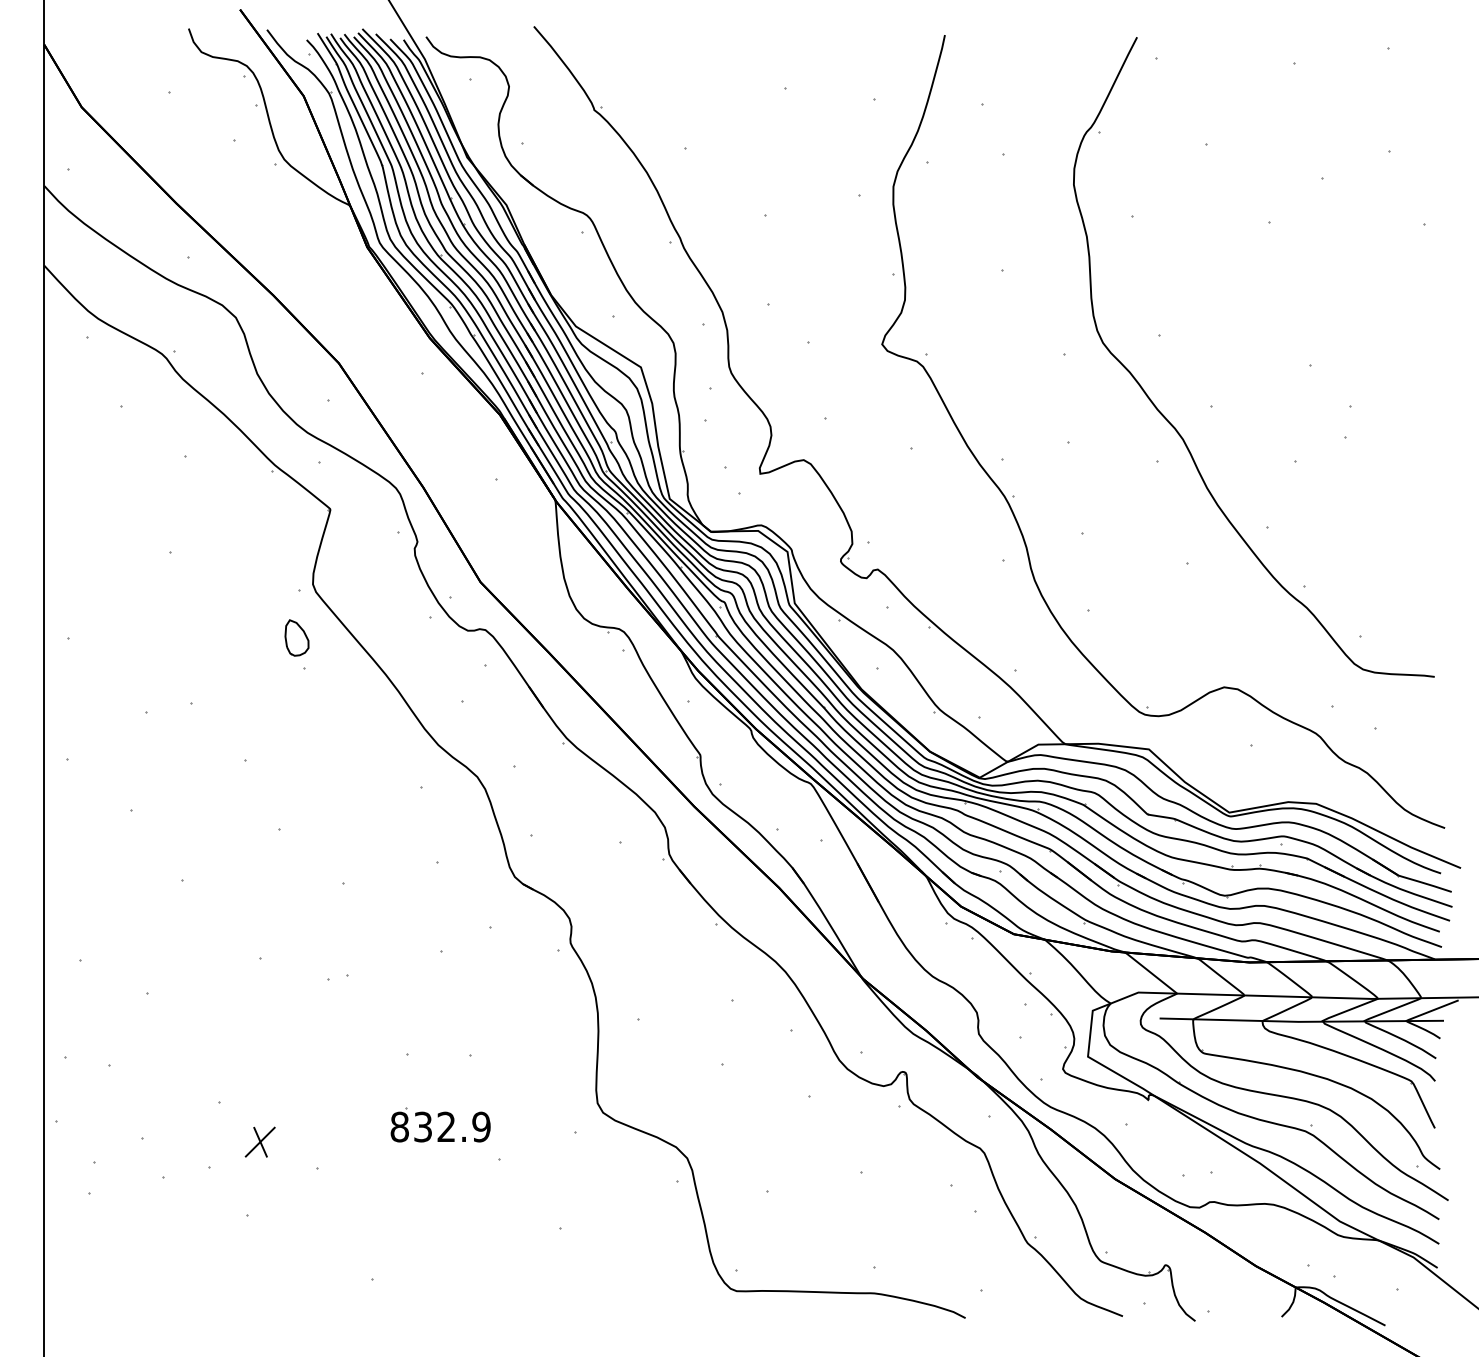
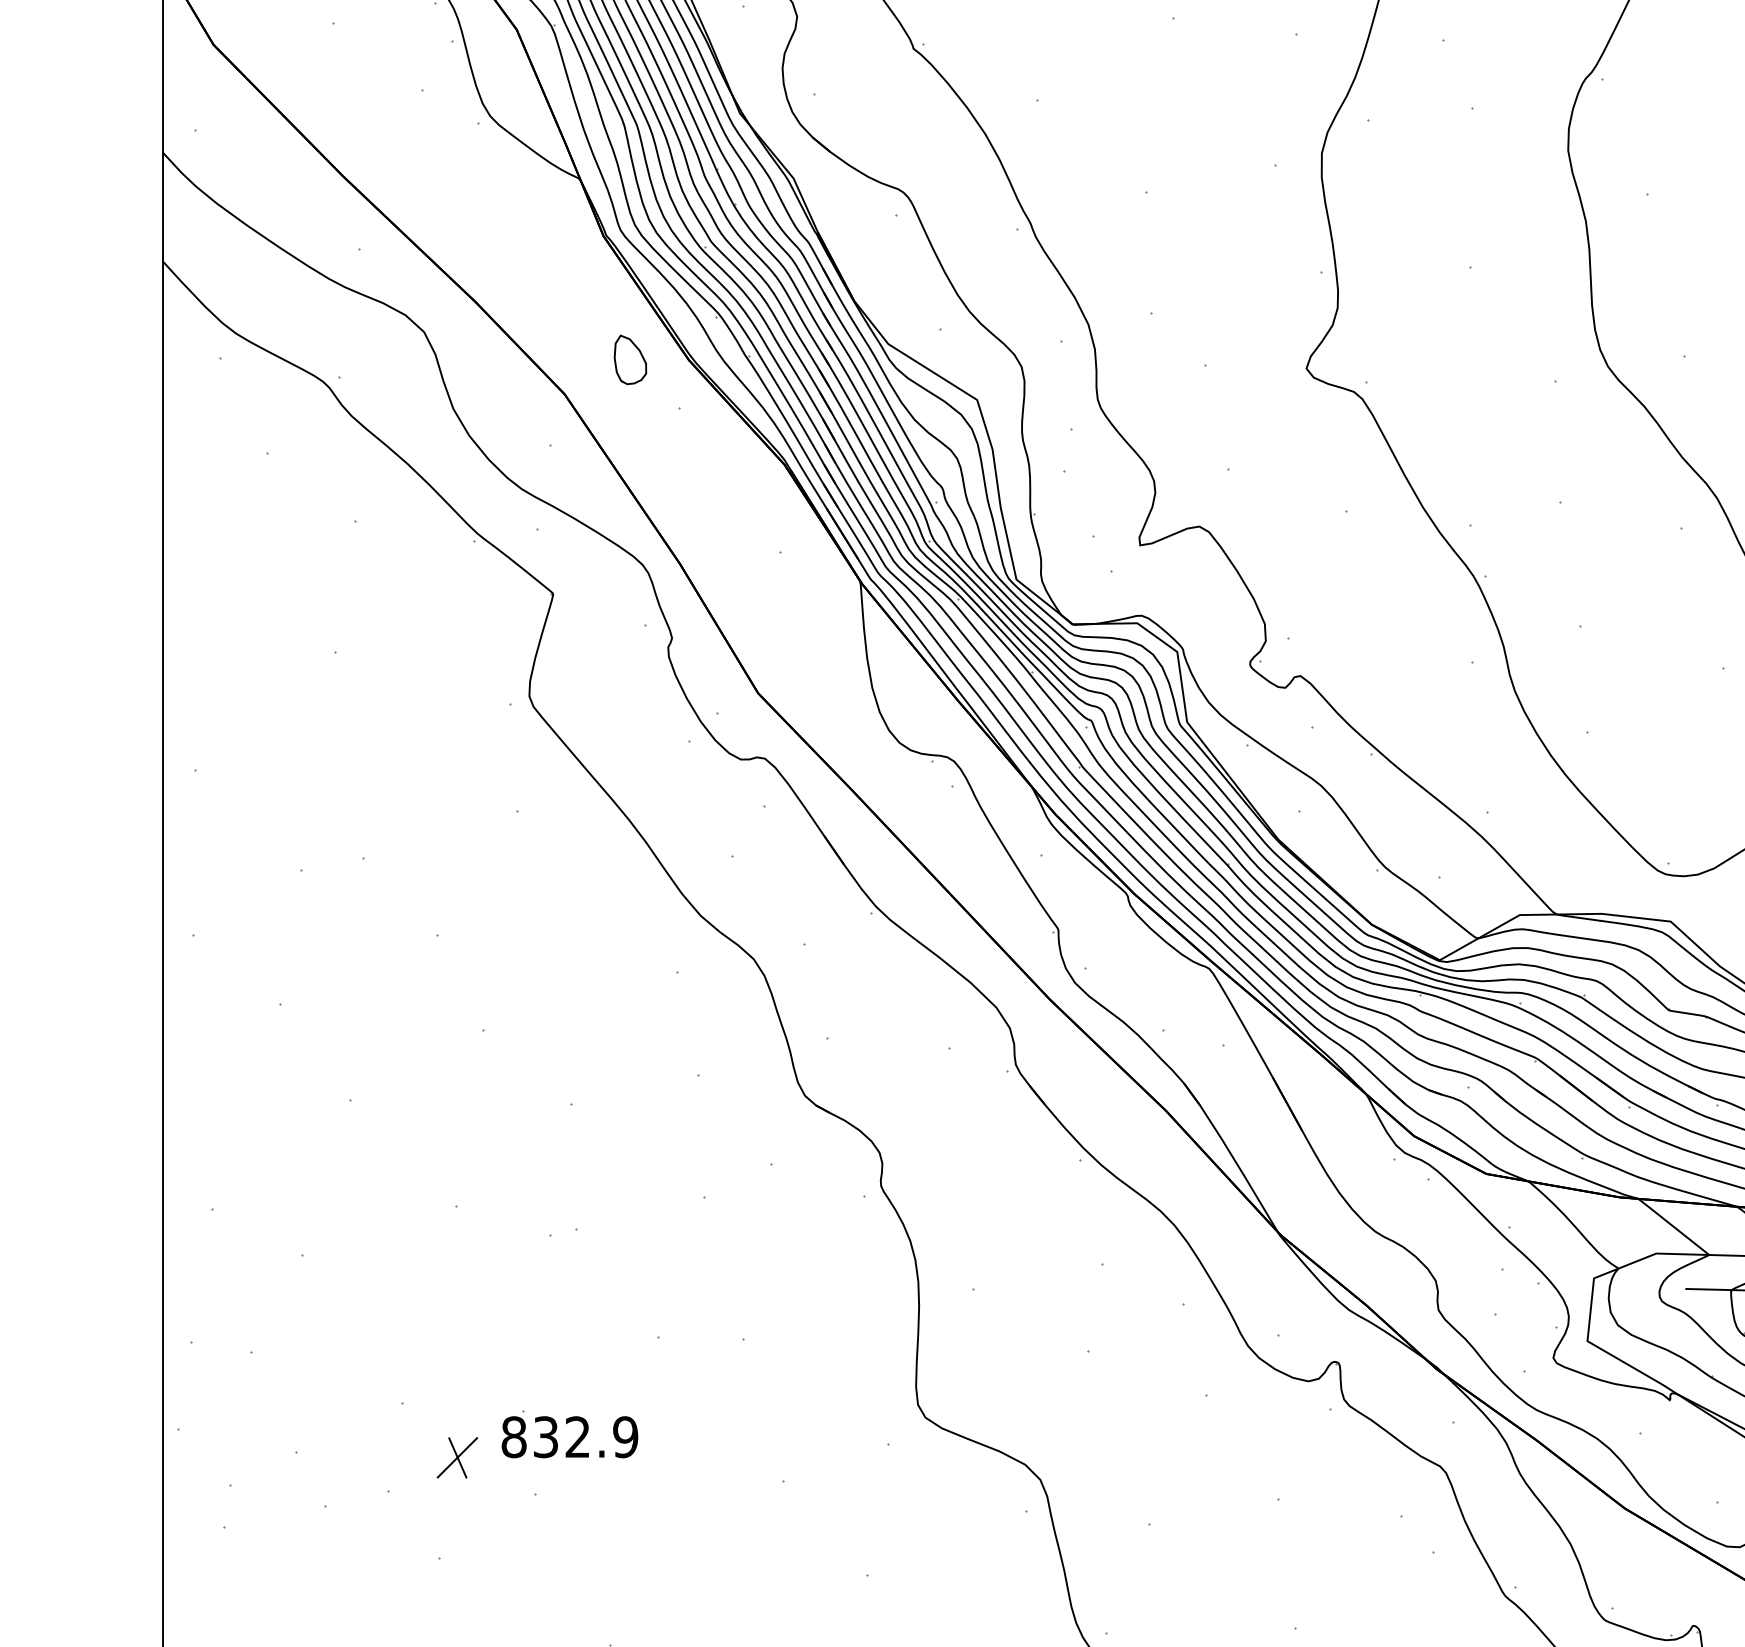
part: (296, 637) -> (629, 359), moved
part: (445, 1129) -> (576, 1440), moved

